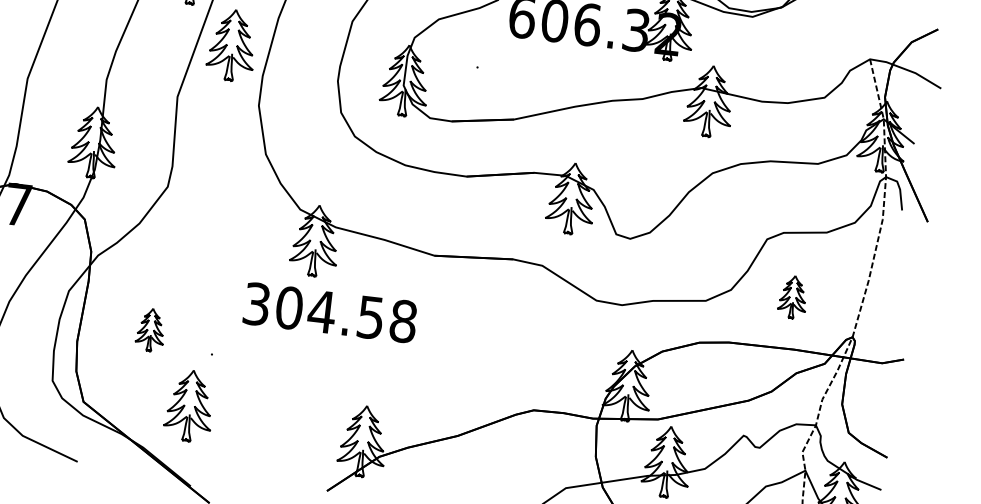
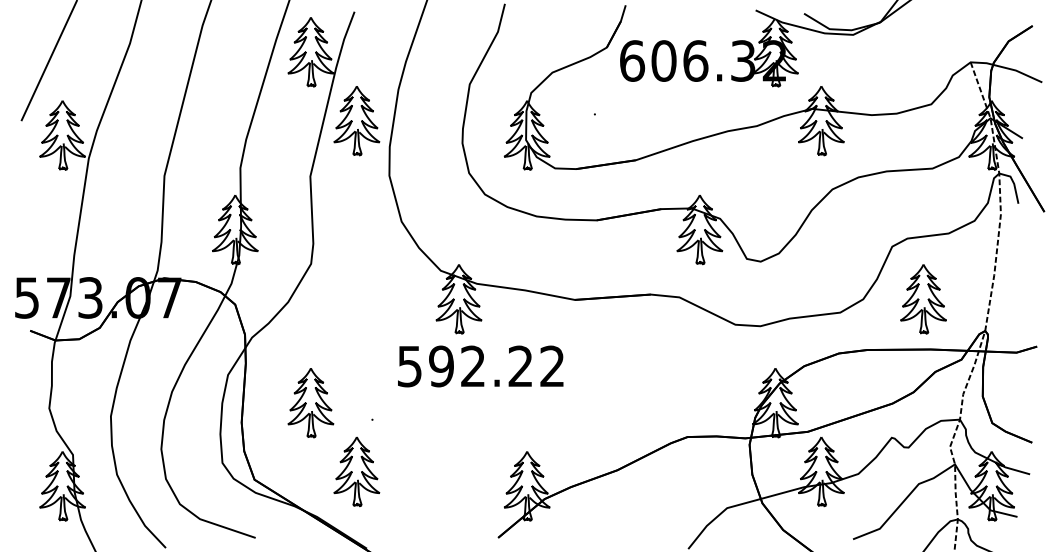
part: (792, 297) -> (923, 299), size x1.67
text: (330, 312) -> (481, 366), 304.58 -> 592.22
part: (150, 330) -> (310, 403), size x1.67

